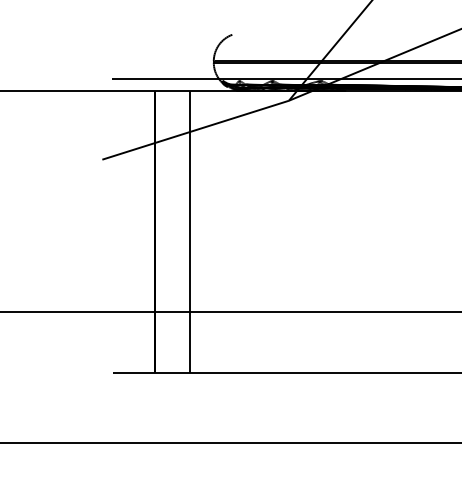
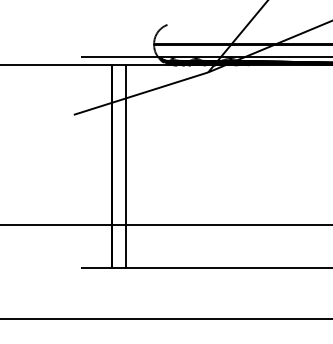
line: (190, 231) -> (126, 166), moved

